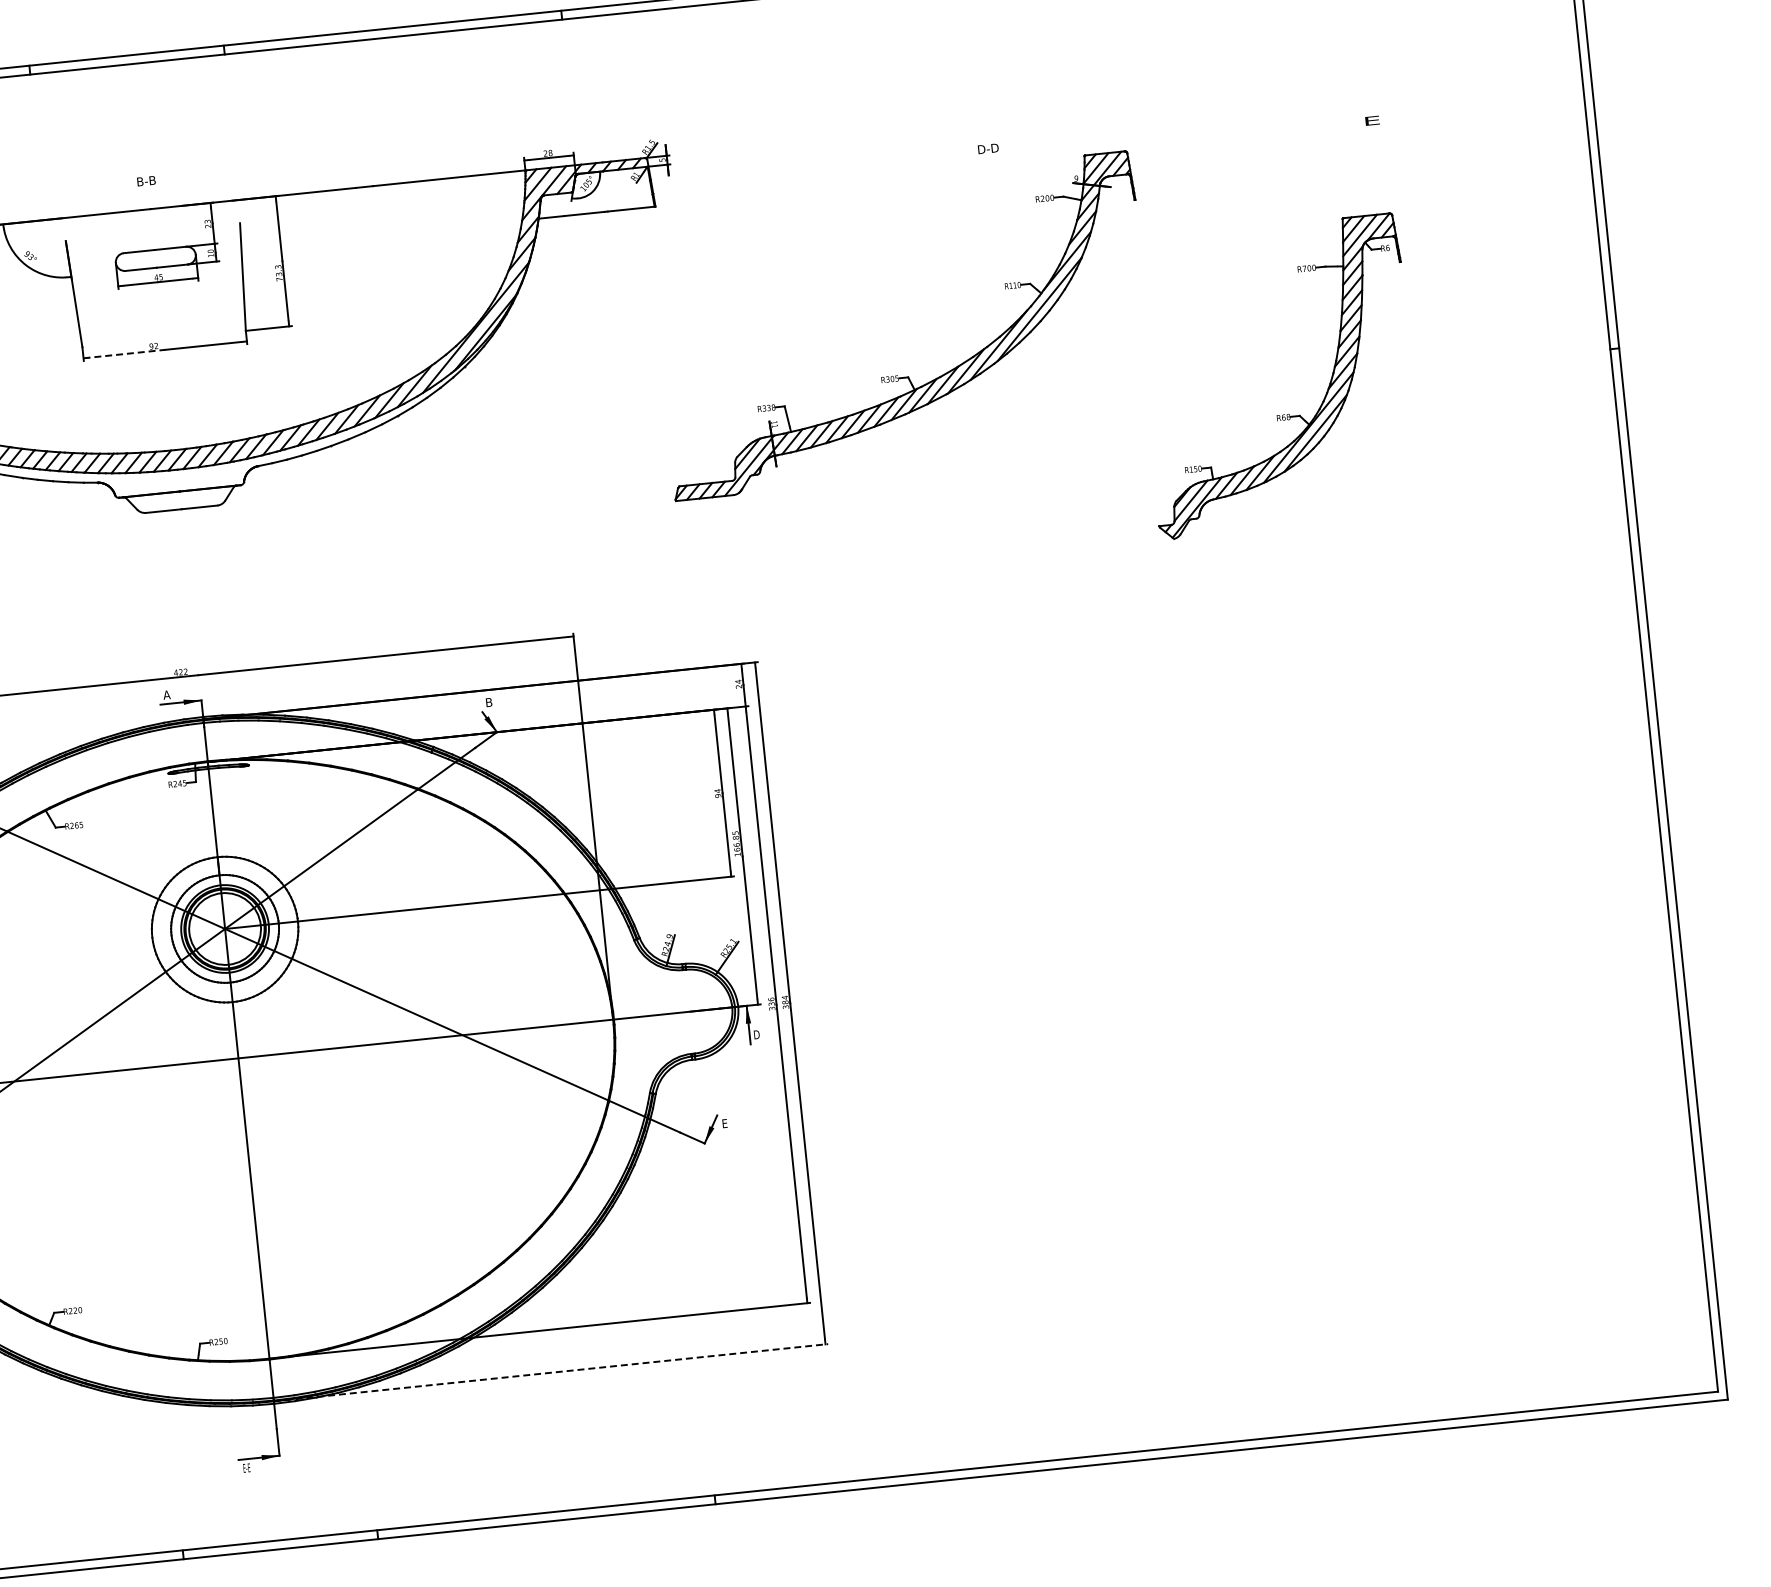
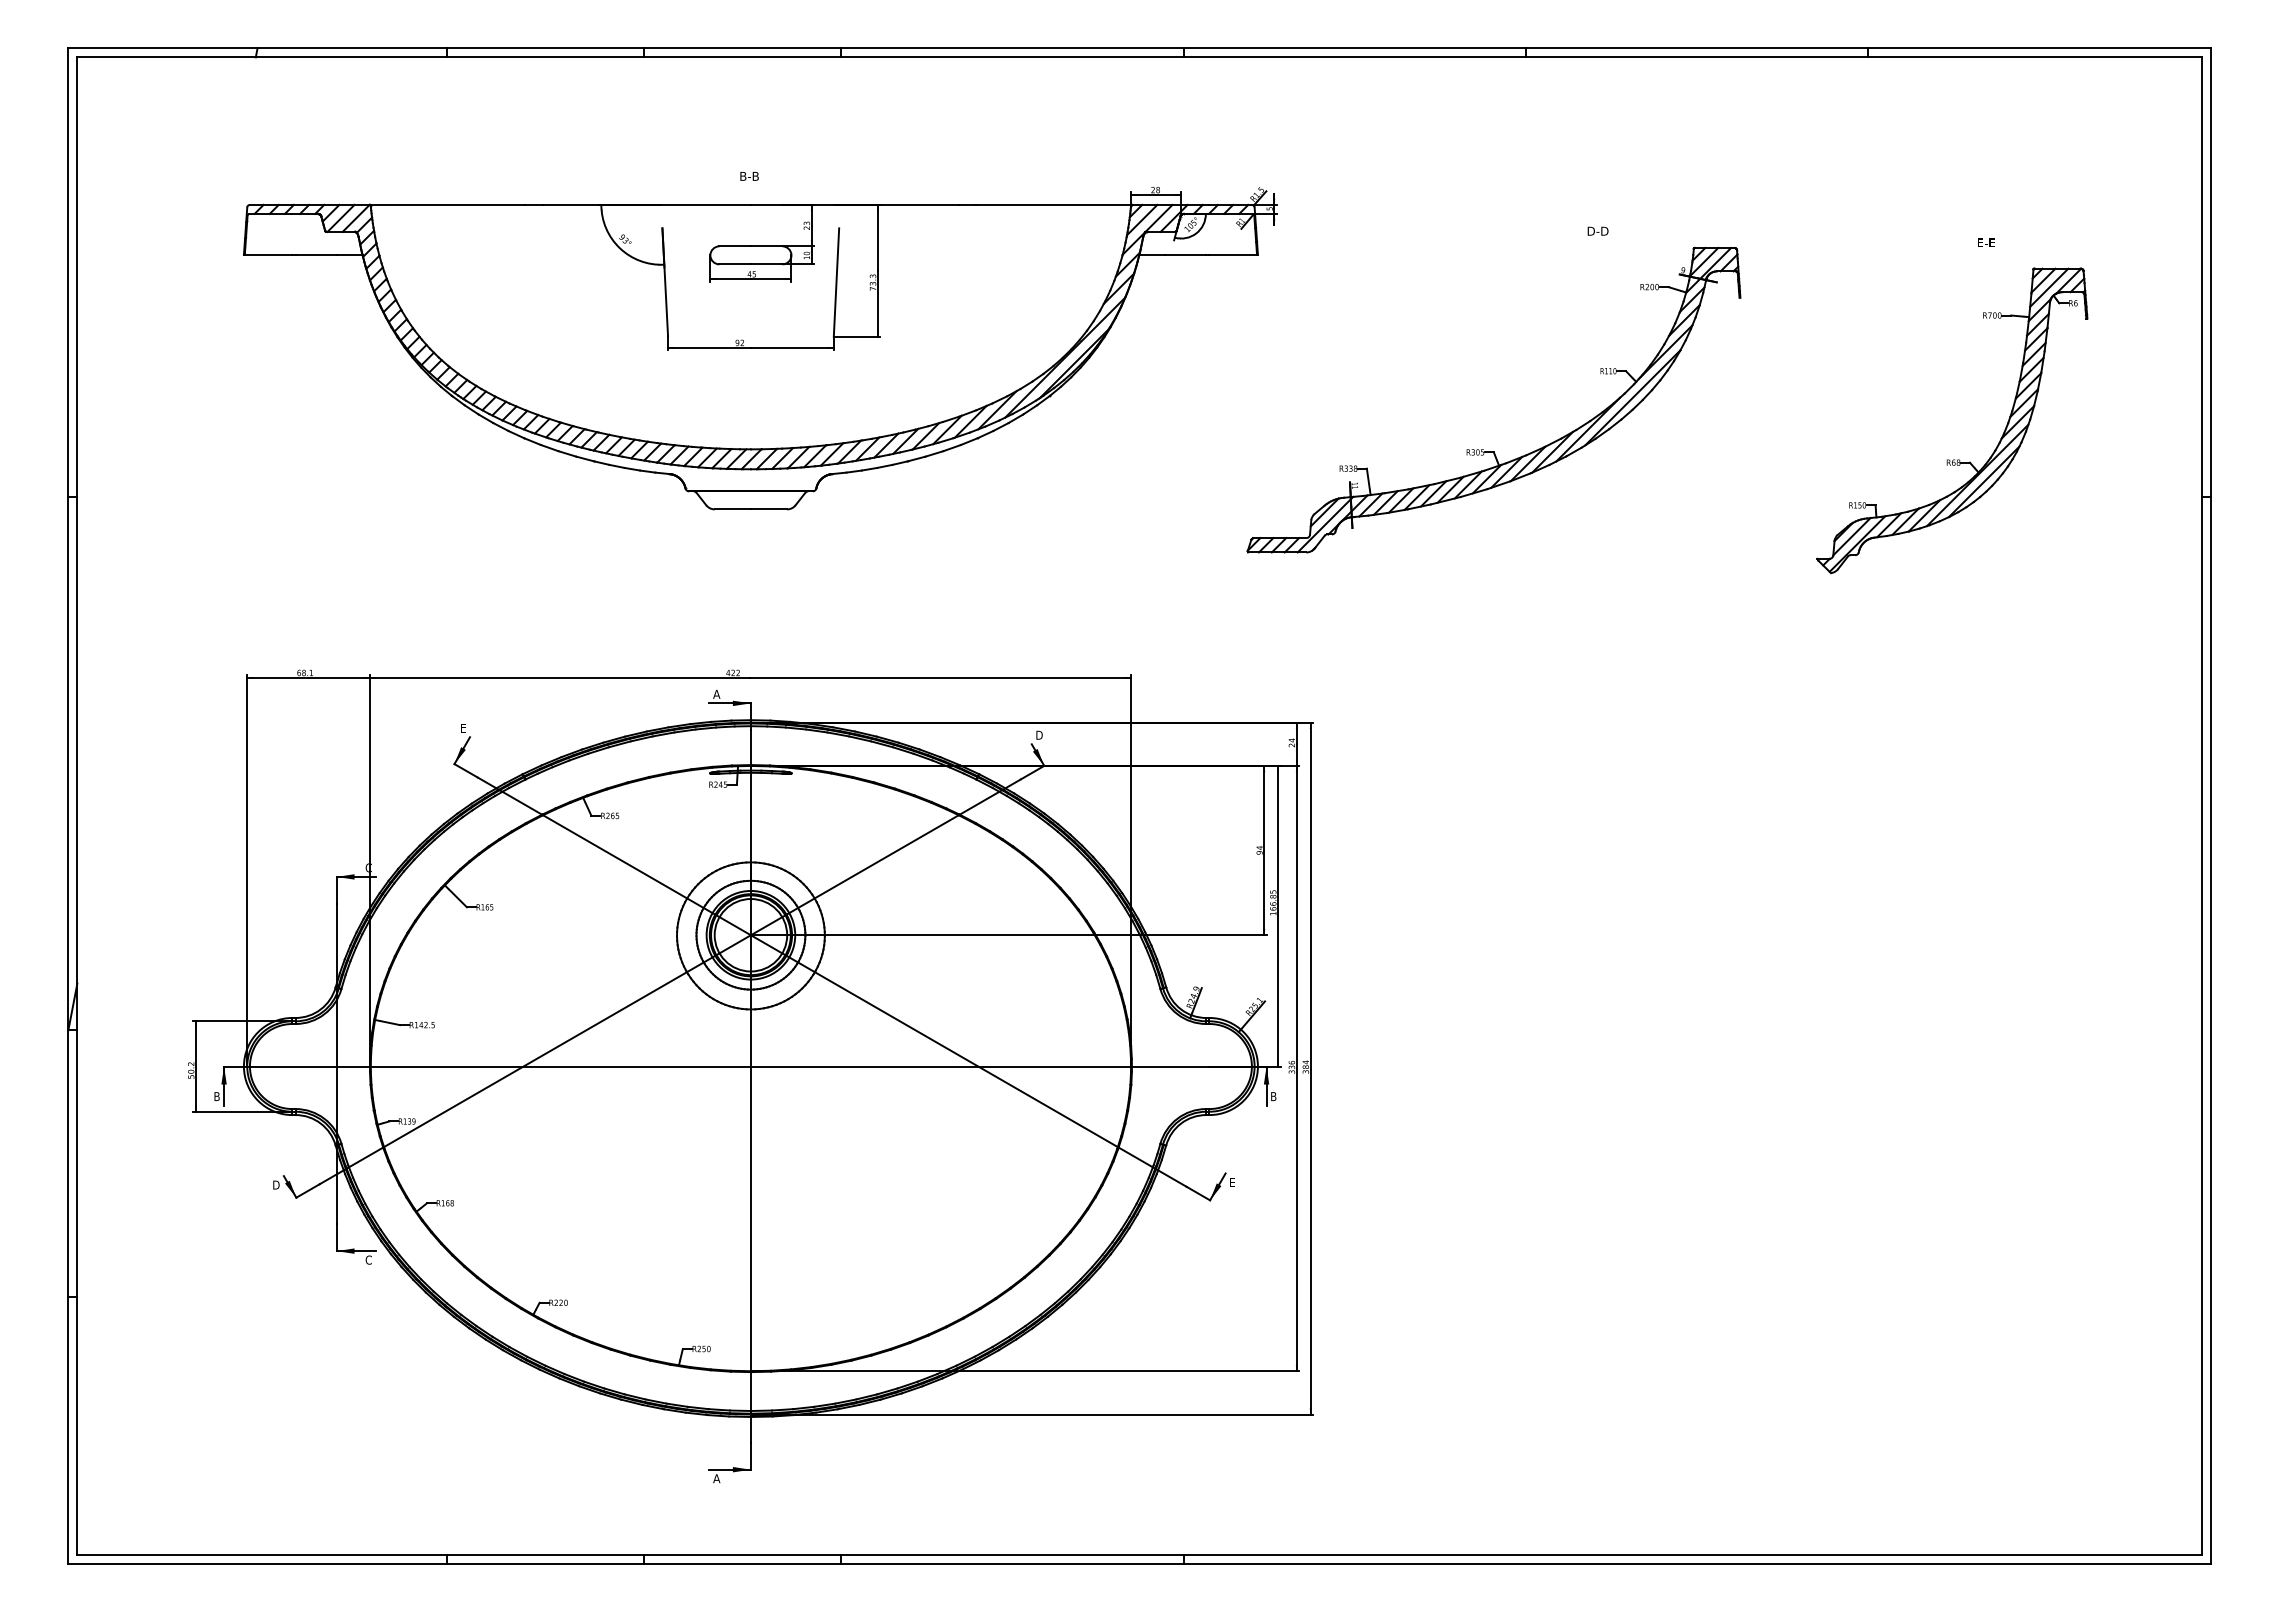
text: (1372, 120) -> (1986, 242), E -> E-E
line: (124, 353) -> (709, 347), dashed -> solid
part: (1283, 414) -> (1953, 459), moved
text: (489, 702) -> (1039, 735), B -> D
text: (756, 1034) -> (1273, 1096), D -> B
line: (551, 1372) -> (1032, 1414), dashed -> solid
text: (246, 1467) -> (716, 1478), E-E -> A

